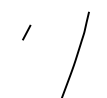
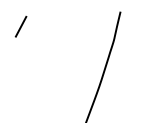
line: (26, 32) -> (20, 26), moved

